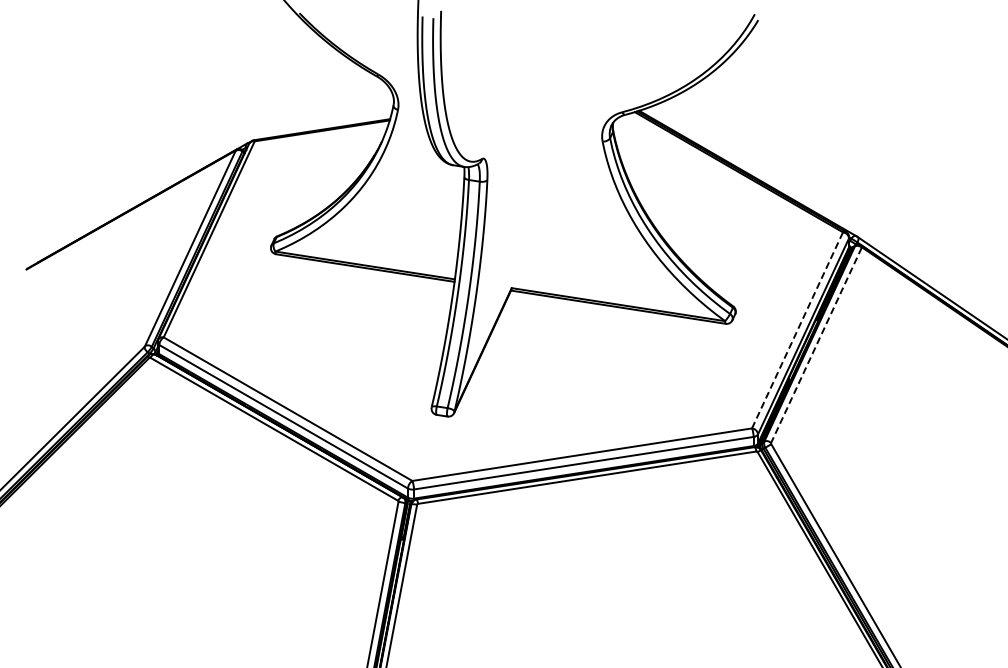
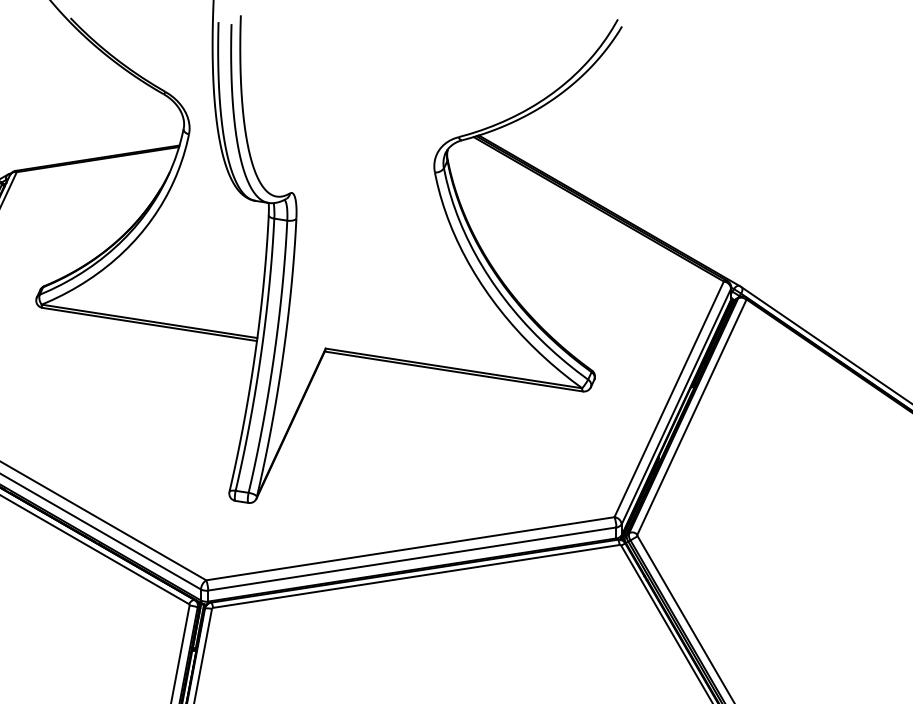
line: (797, 329) -> (669, 398), dashed -> solid
line: (816, 345) -> (691, 417), dashed -> solid

